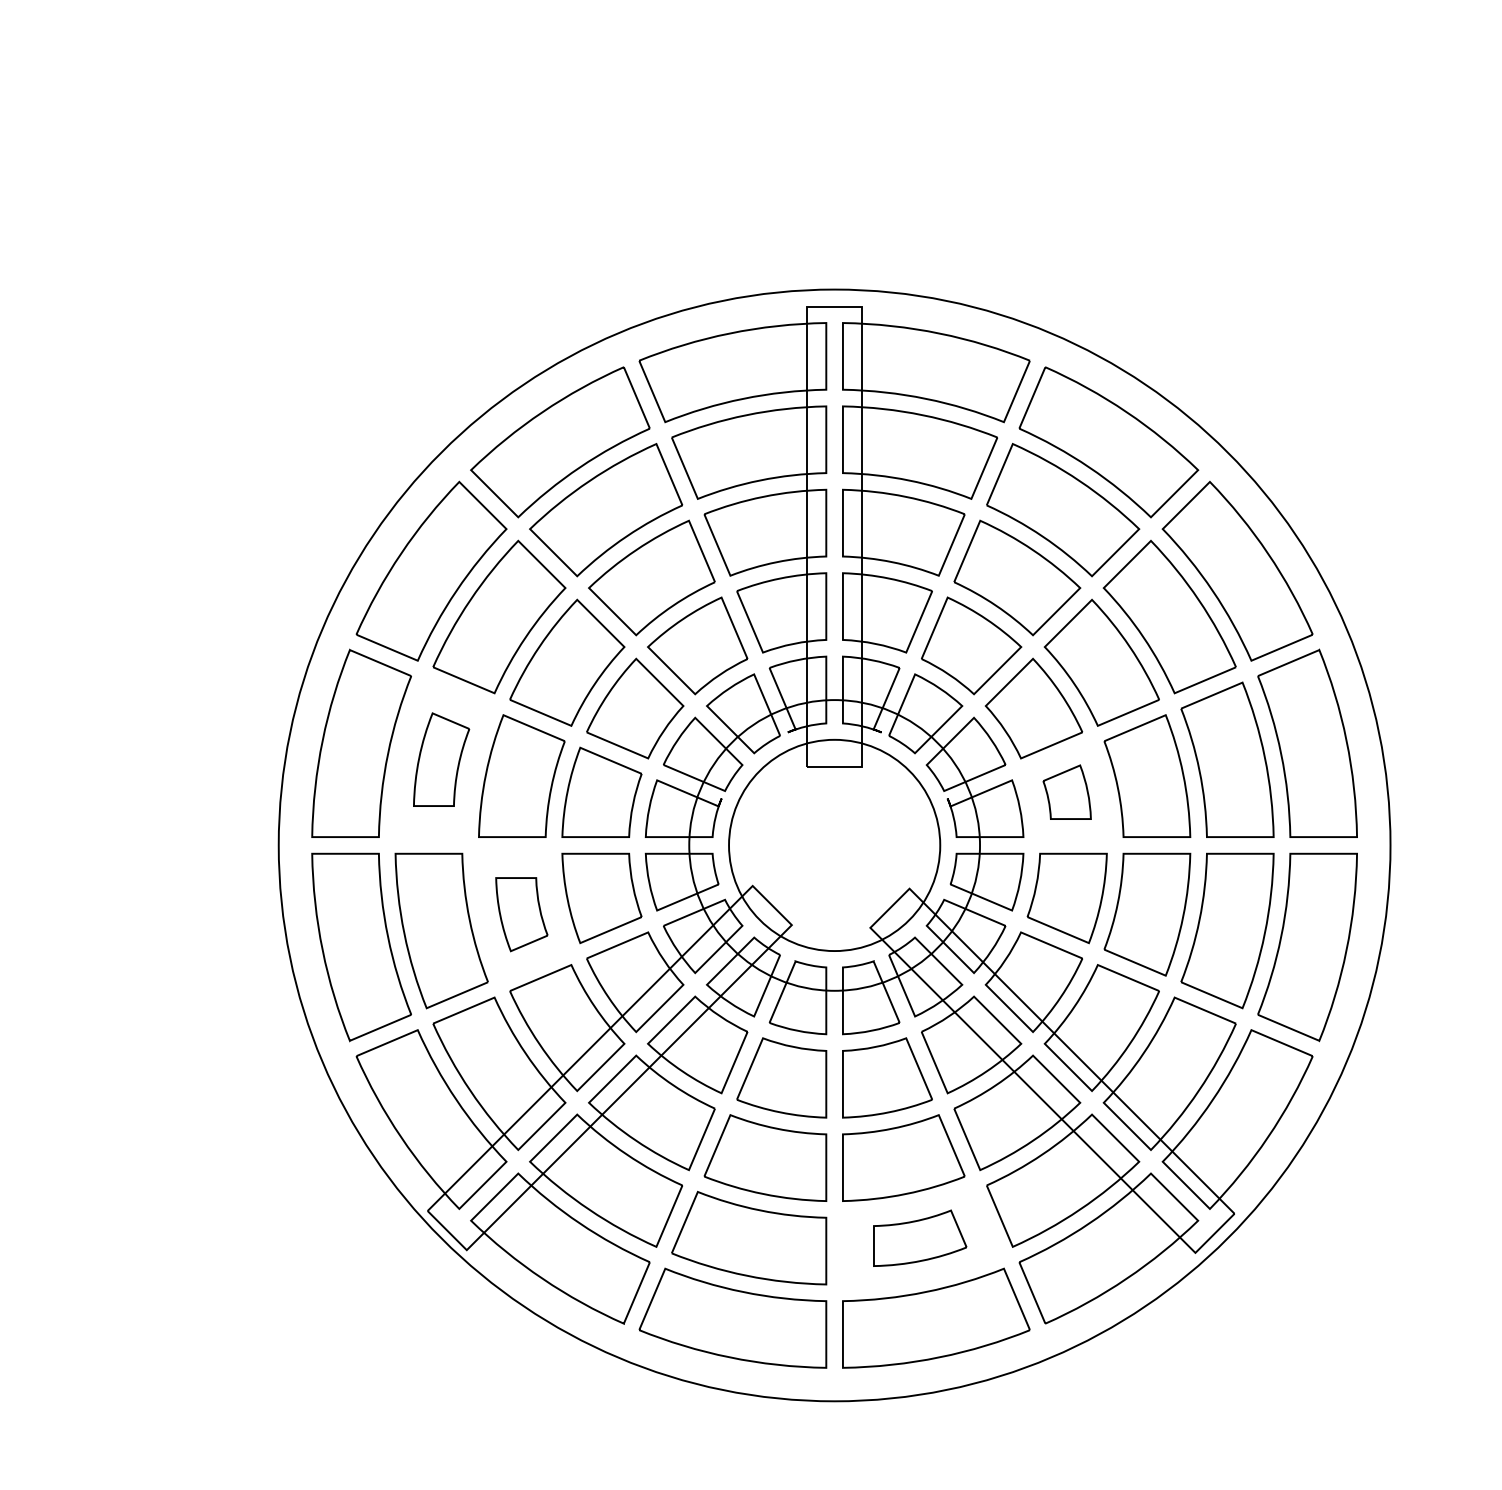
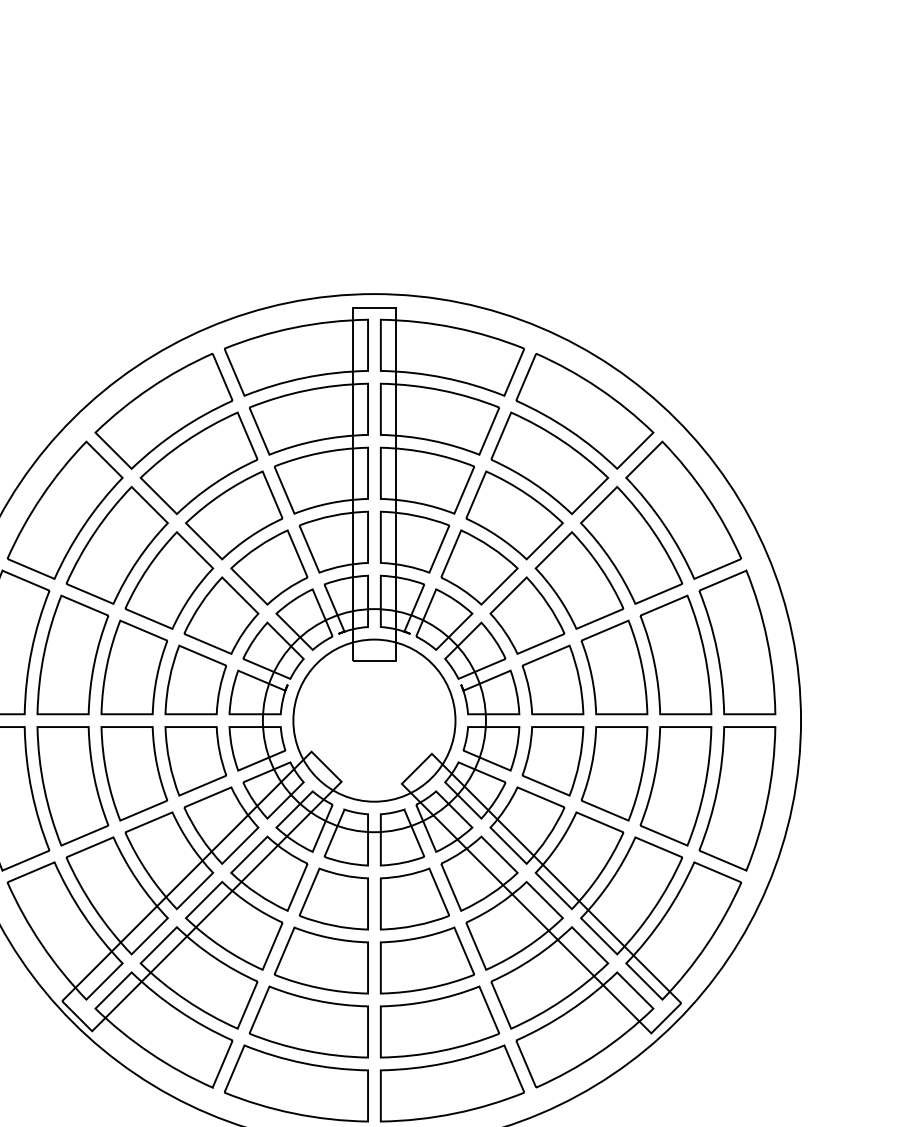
part: (441, 759) -> (72, 654), size x1.67
part: (1066, 791) -> (552, 679), size x1.67
part: (521, 914) -> (134, 773), size x1.67
part: (920, 1238) -> (440, 1022), size x1.67

